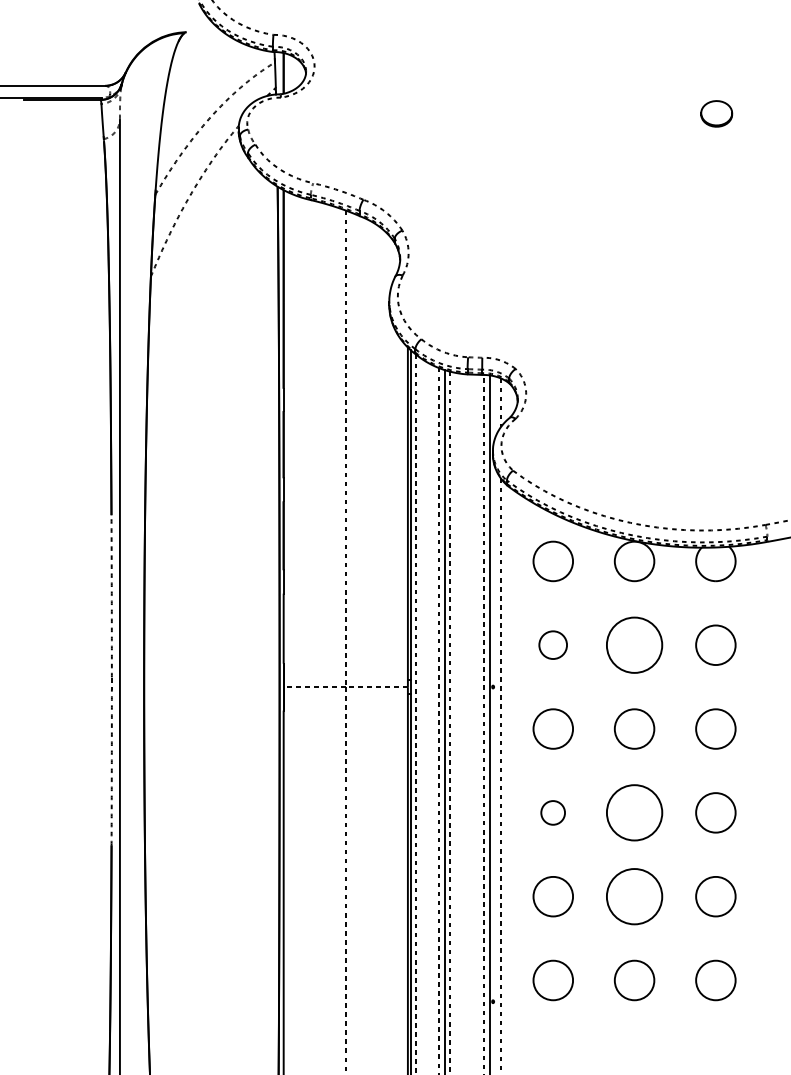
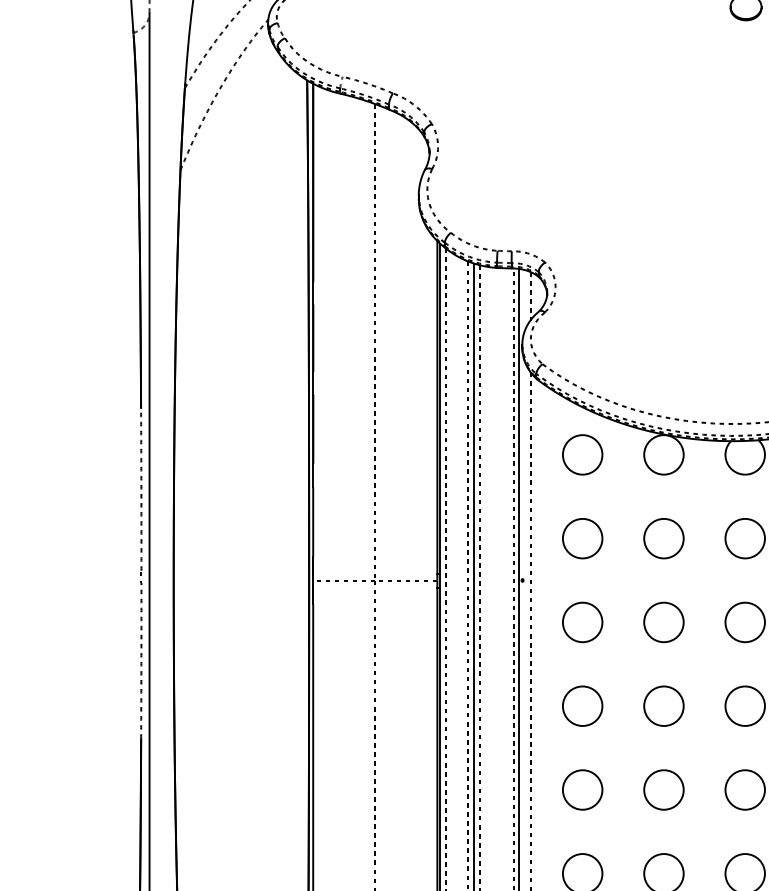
circle: (552, 644) -> (581, 537), size x1.43
circle: (634, 645) -> (663, 538), size x0.71
circle: (552, 812) -> (581, 705), size x1.67
circle: (634, 812) -> (663, 705), size x0.71
circle: (634, 896) -> (663, 789), size x0.71

